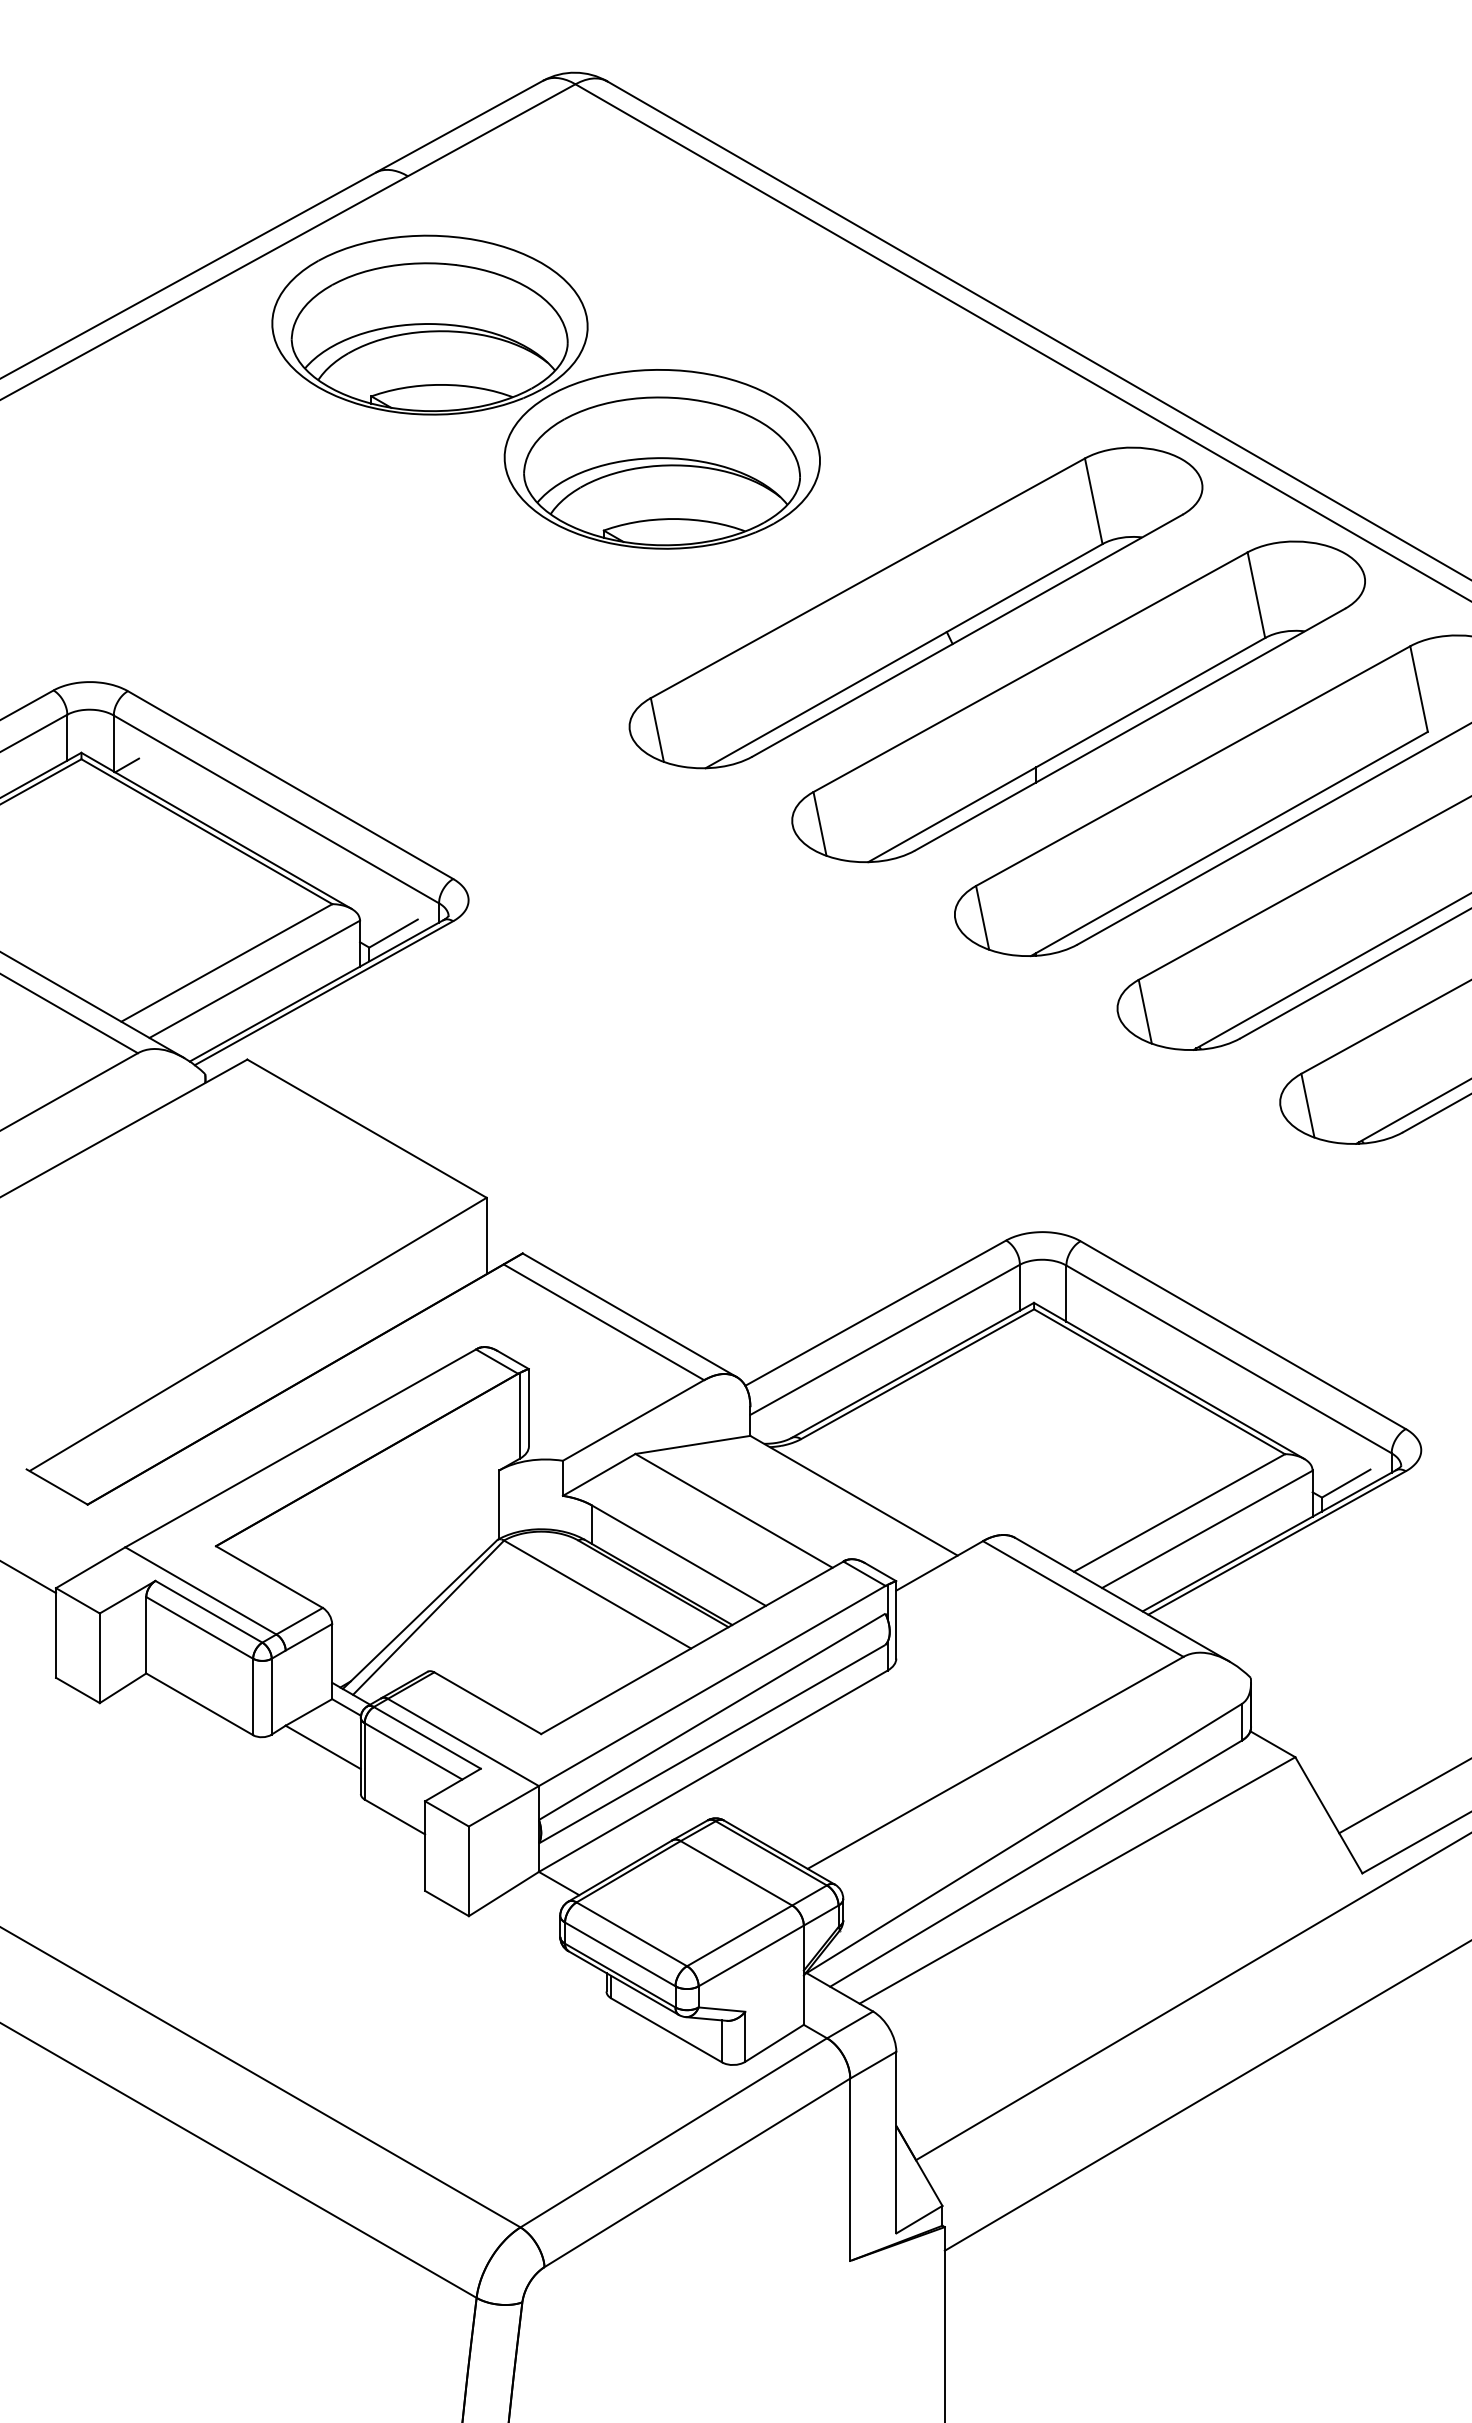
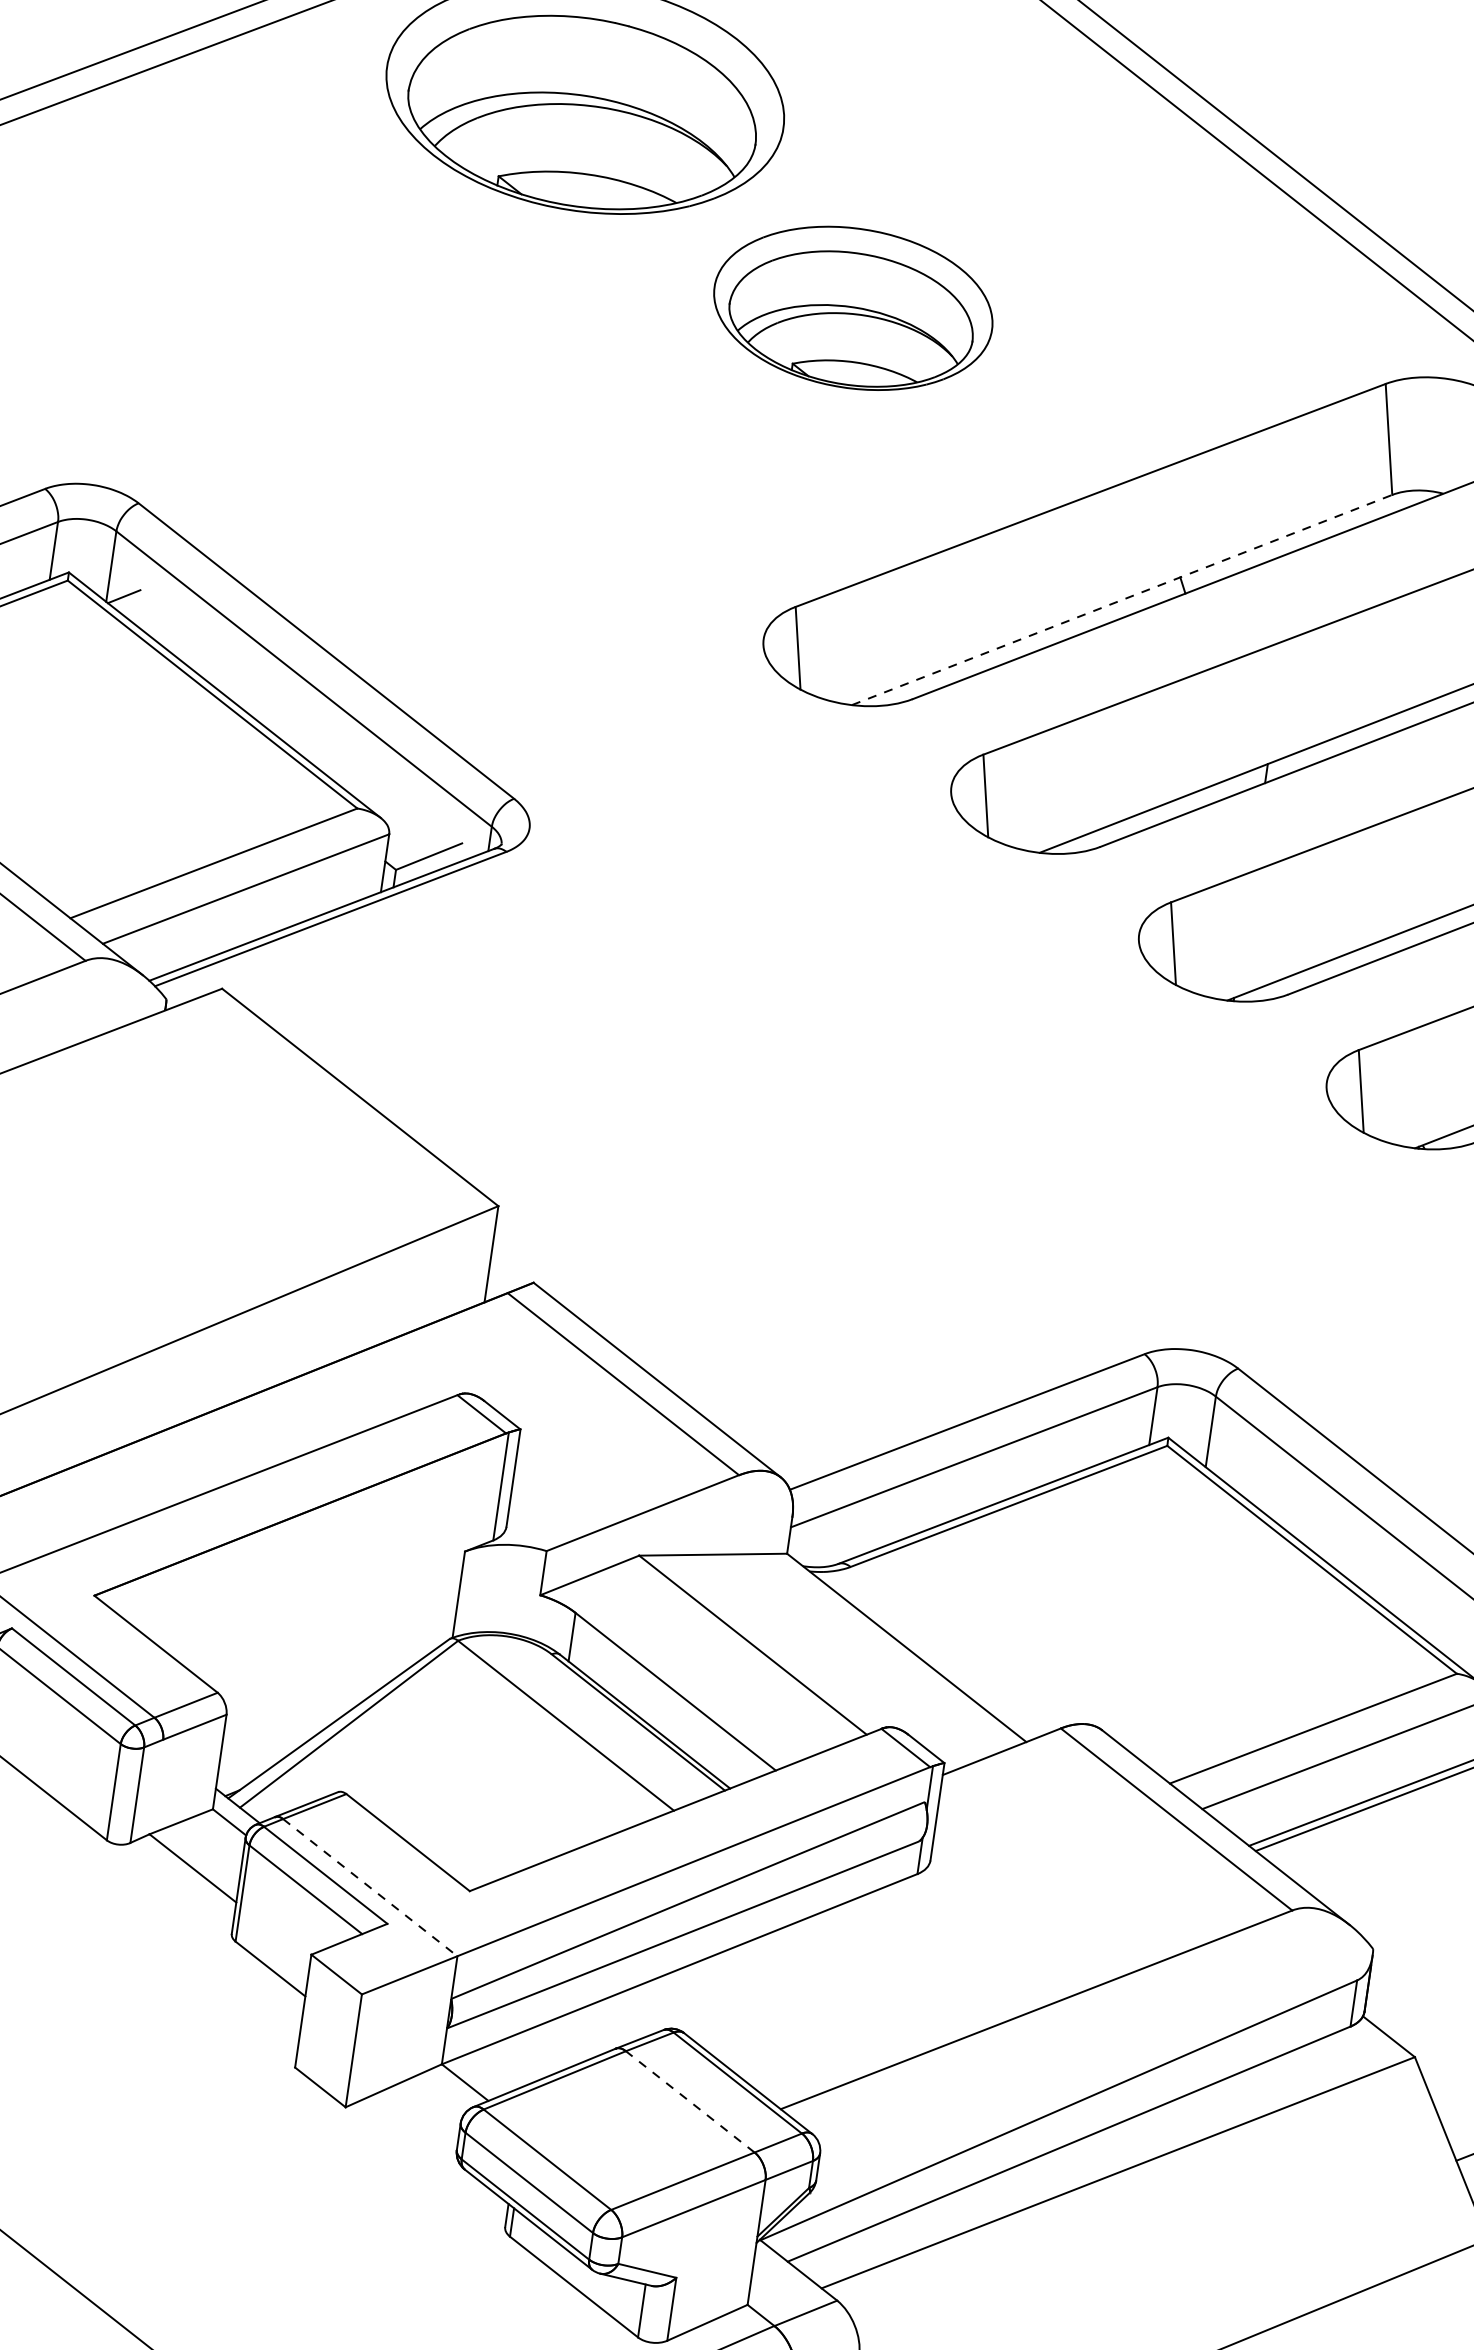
part: (661, 459) -> (852, 308), size x0.7
line: (904, 656) -> (1122, 600), solid -> dashed
line: (463, 1742) -> (370, 1887), solid -> dashed
line: (736, 1873) -> (690, 2102), solid -> dashed

